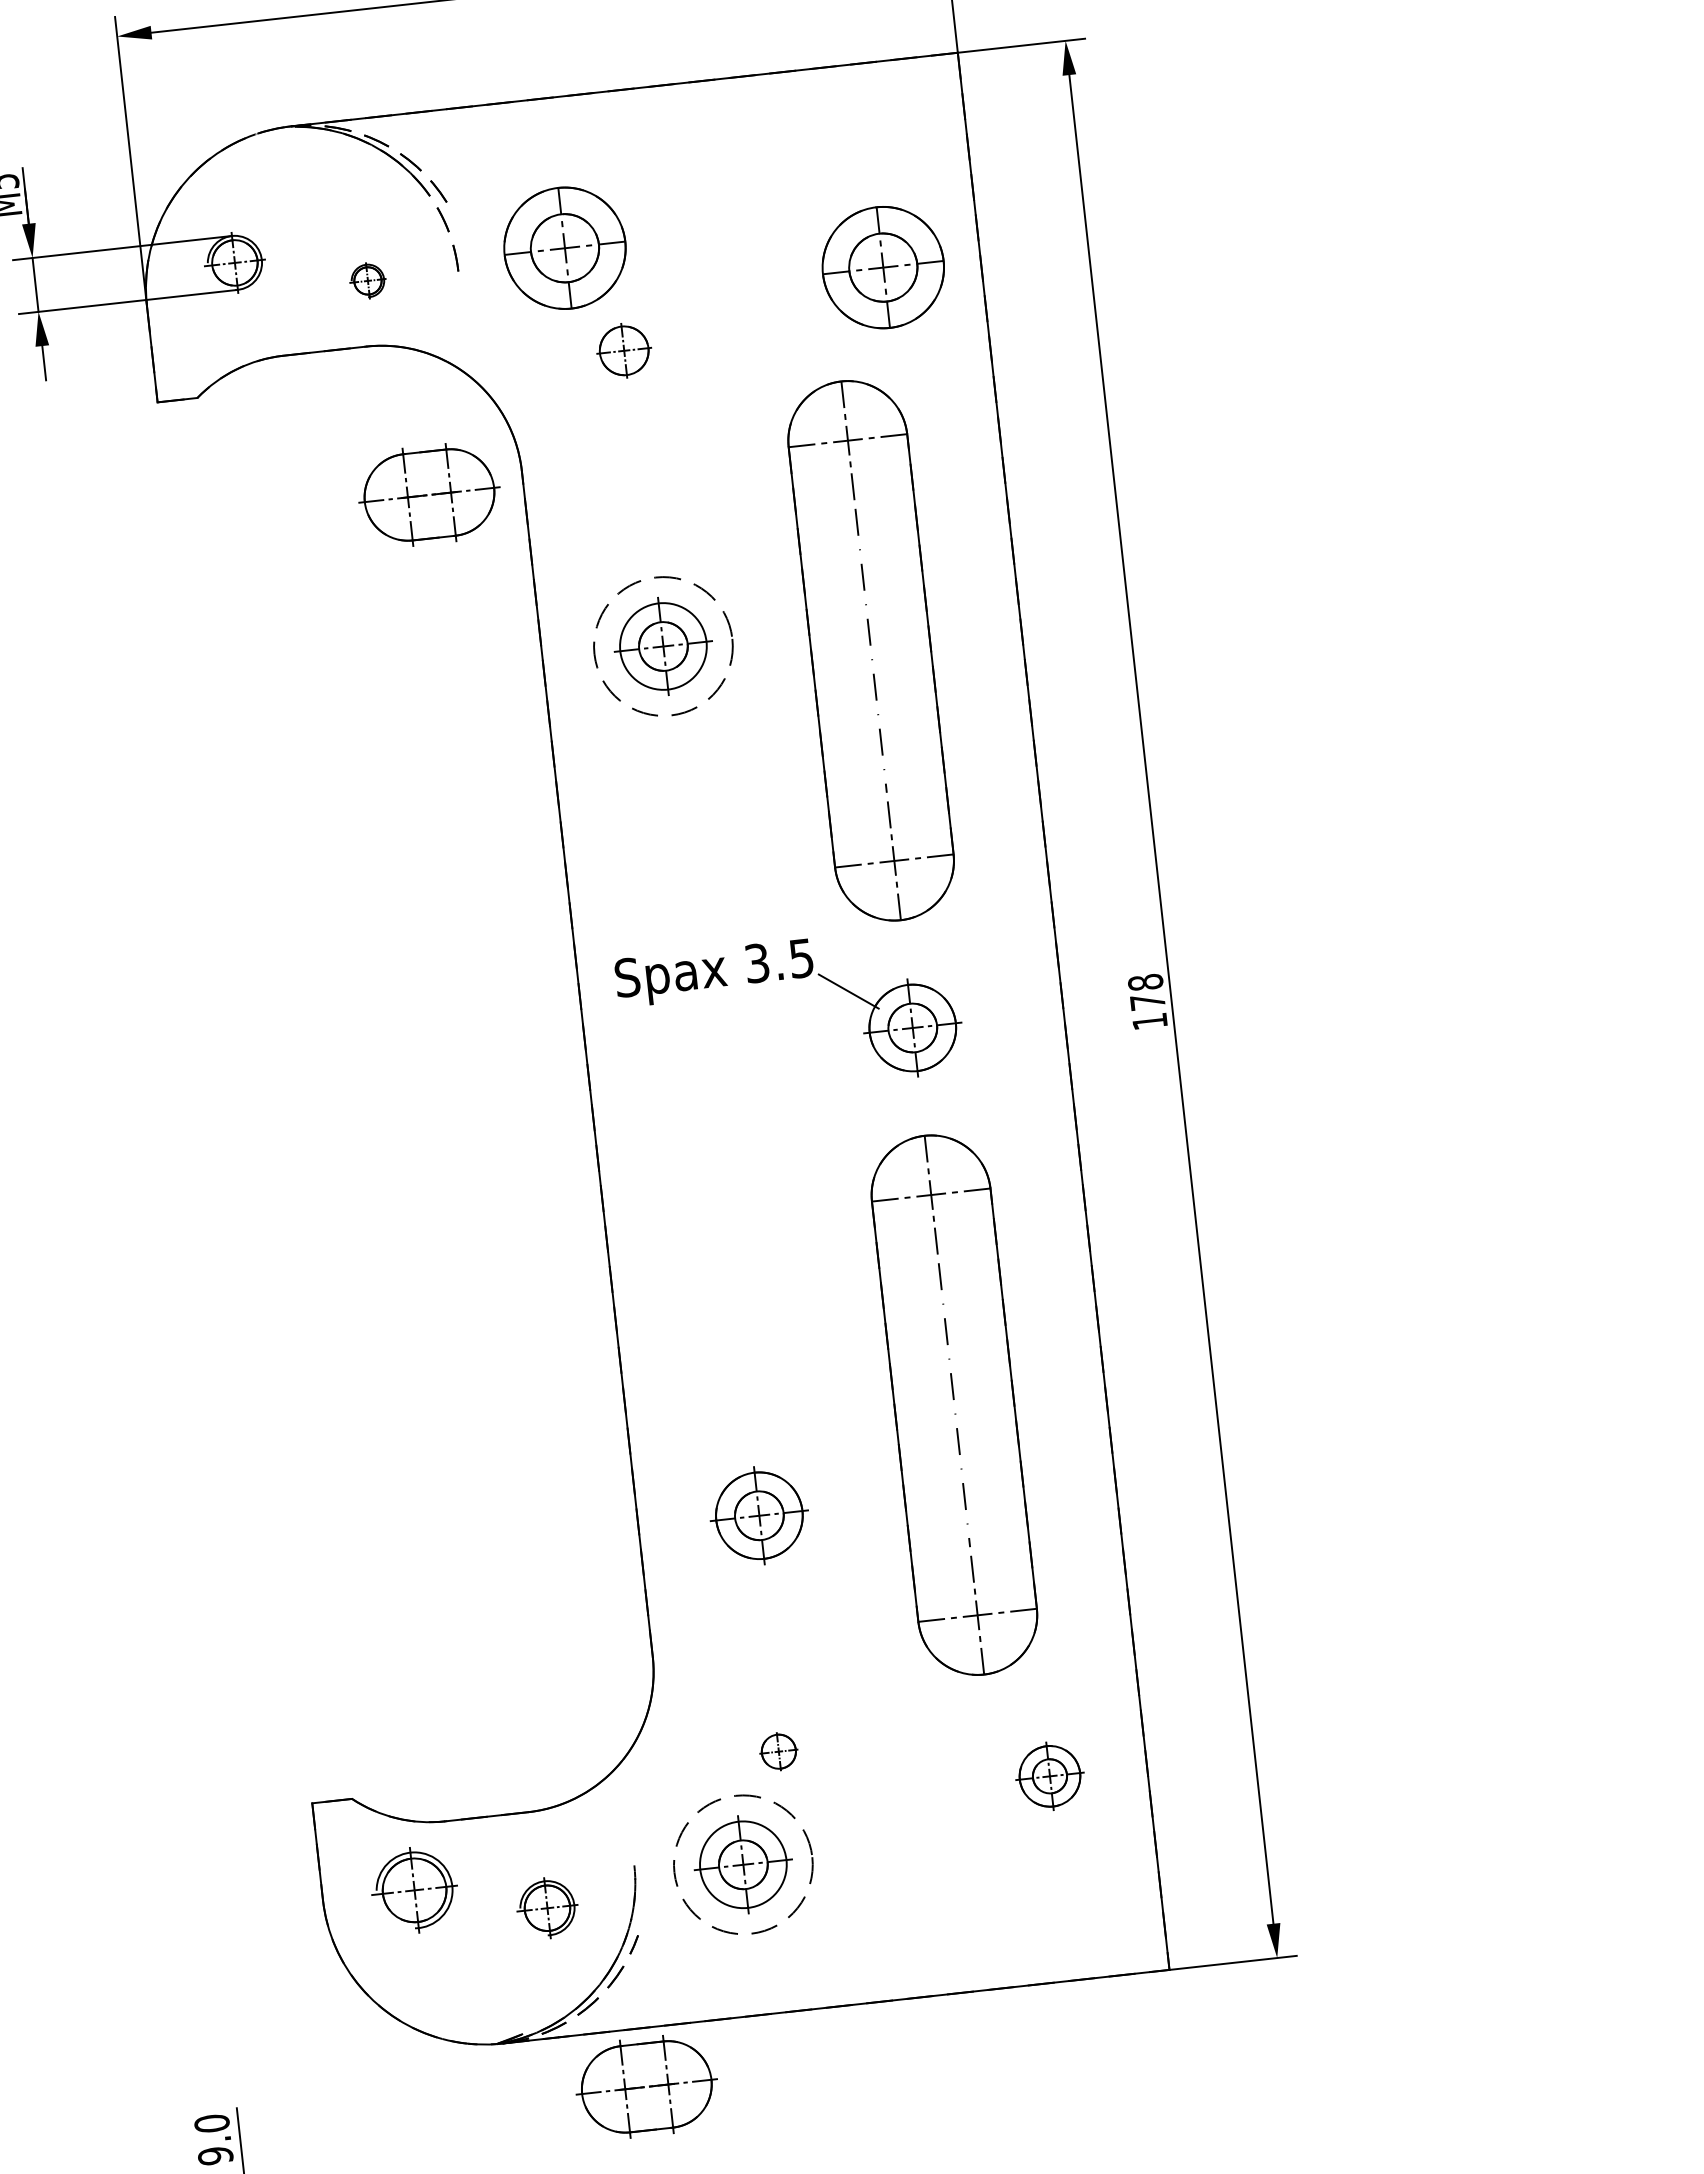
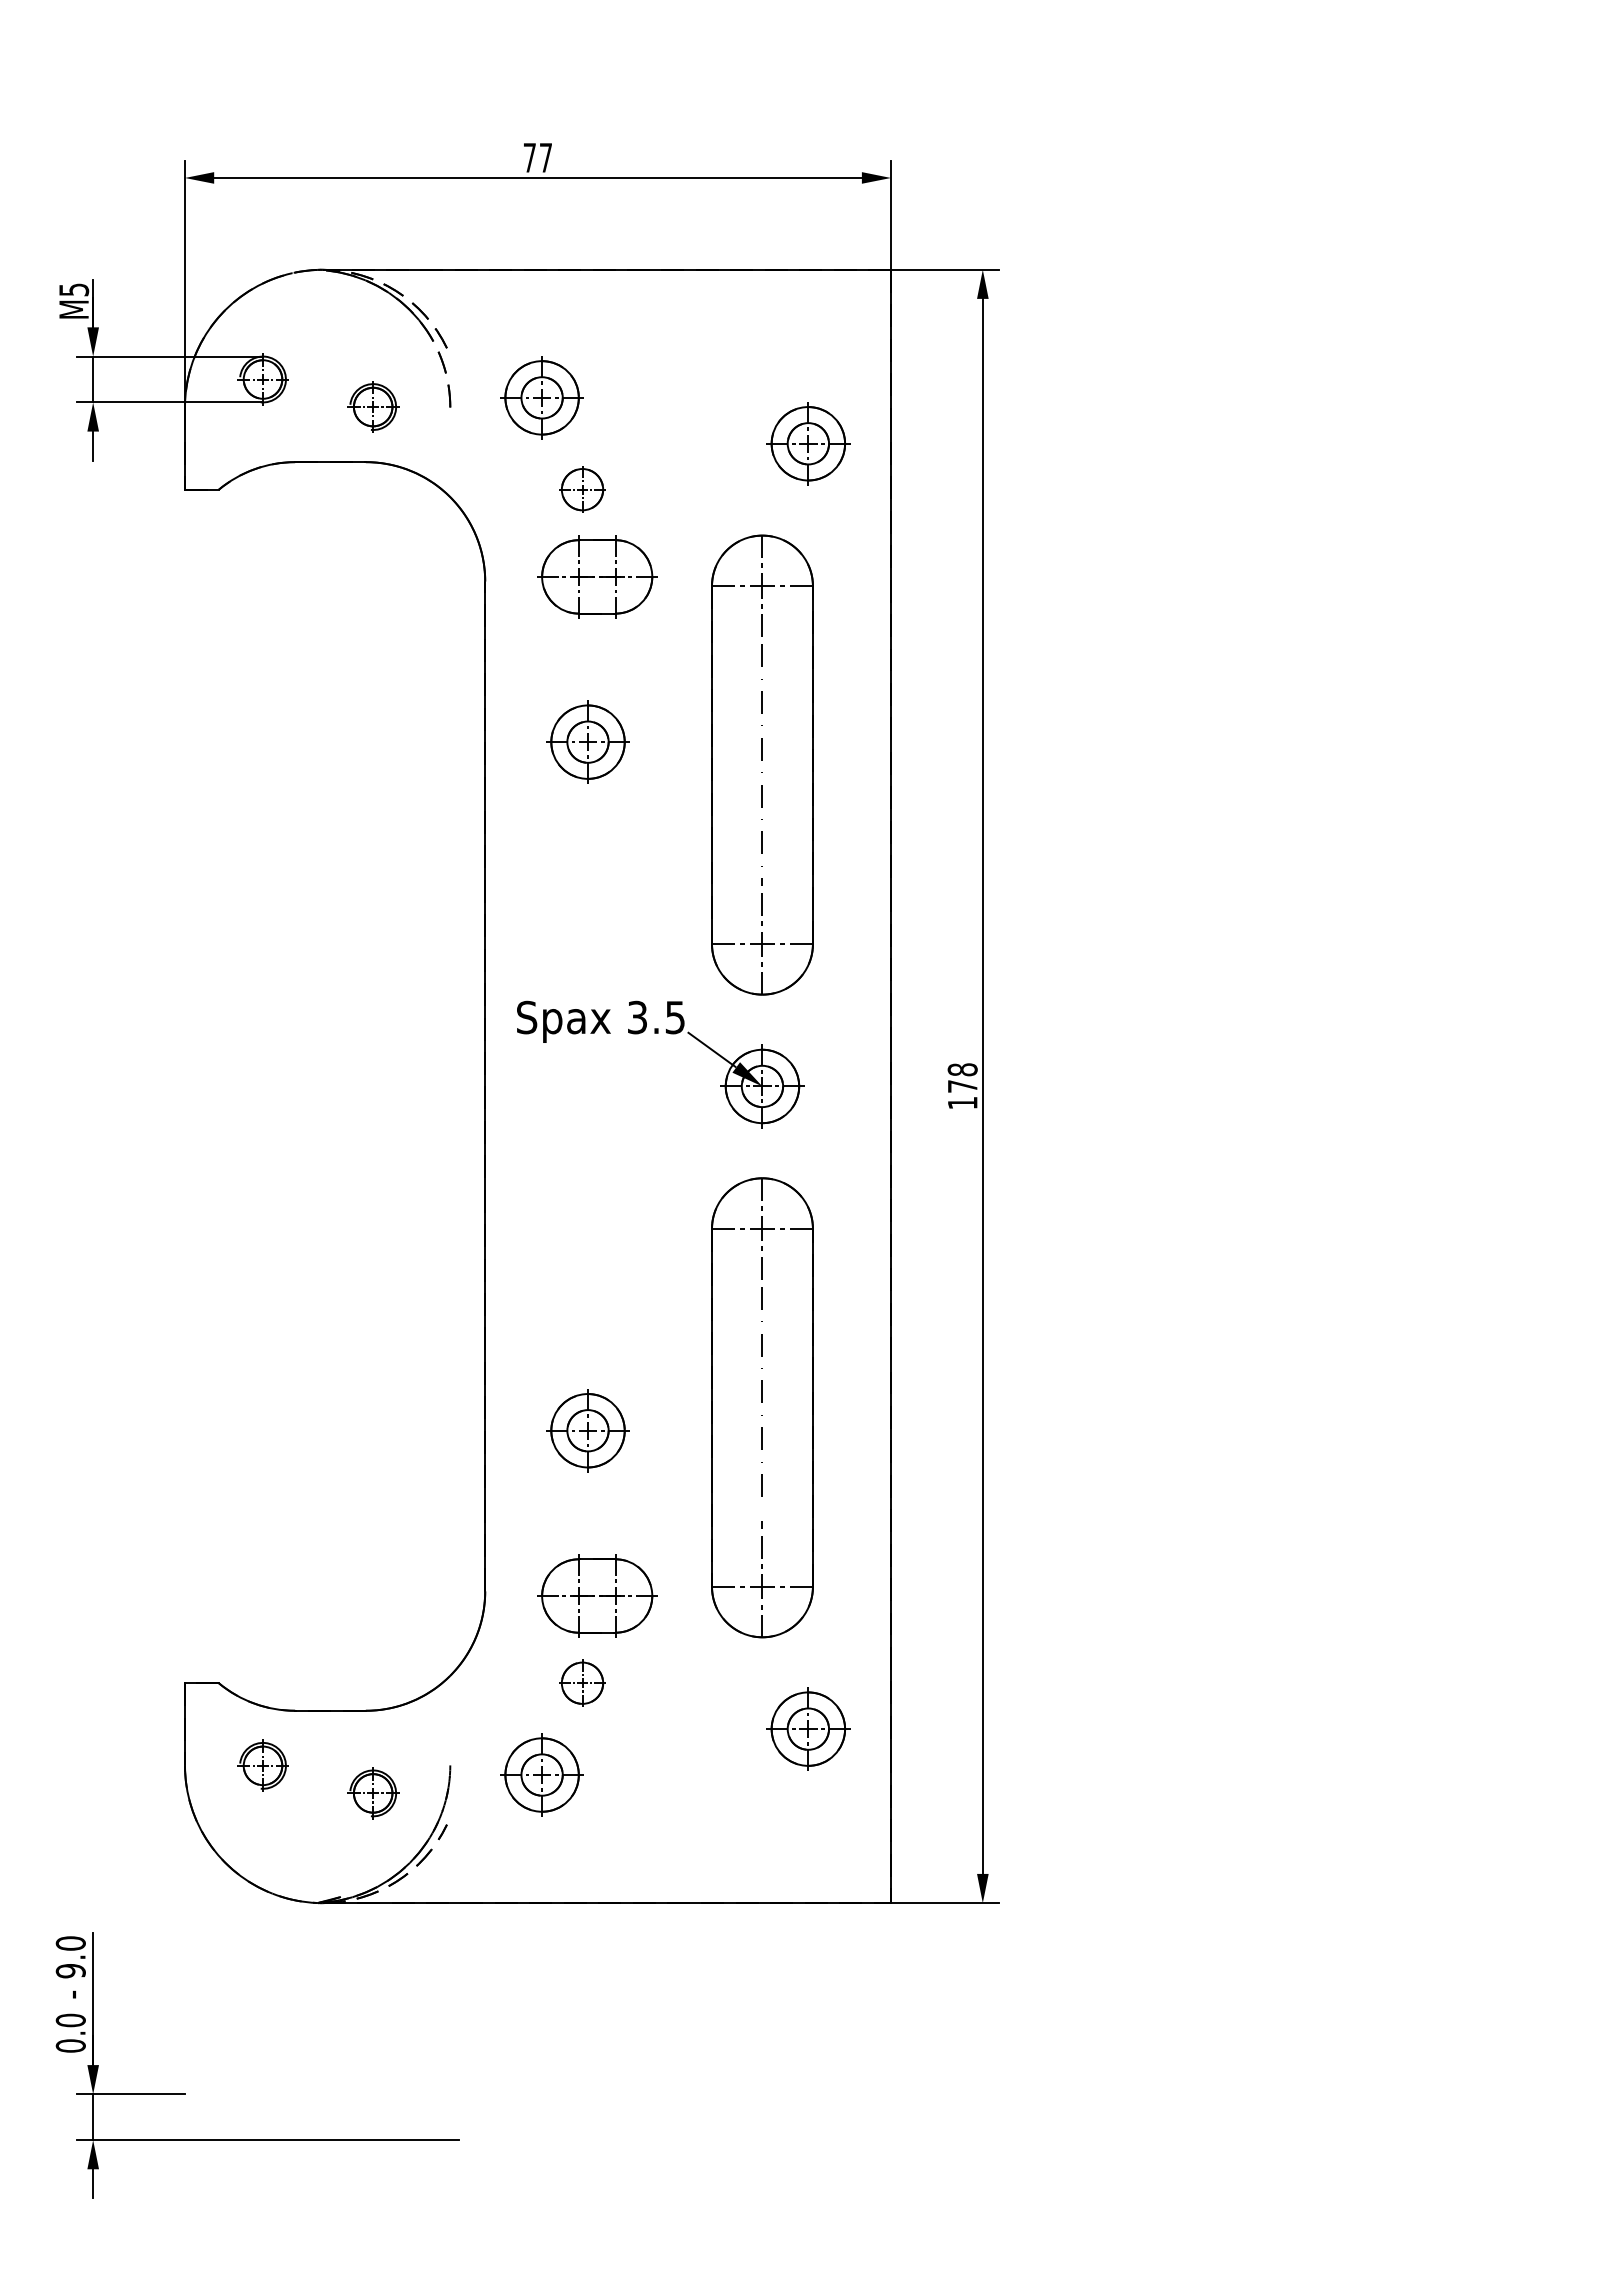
part: (564, 247) -> (541, 397), size x0.71
part: (883, 267) -> (808, 443), size x0.71
part: (368, 280) -> (373, 406), size x1.67
part: (429, 494) -> (597, 576), moved
circle: (662, 645) -> (587, 741), size x0.62
fill: (893, 1015) -> (747, 1074), added
part: (758, 1515) -> (587, 1430), moved
part: (778, 1750) -> (582, 1682), size x1.43
part: (1050, 1775) -> (808, 1728), size x1.43
circle: (742, 1864) -> (541, 1774), size x0.62
part: (413, 1889) -> (262, 1765), size x0.71
part: (647, 2086) -> (597, 1595), moved

